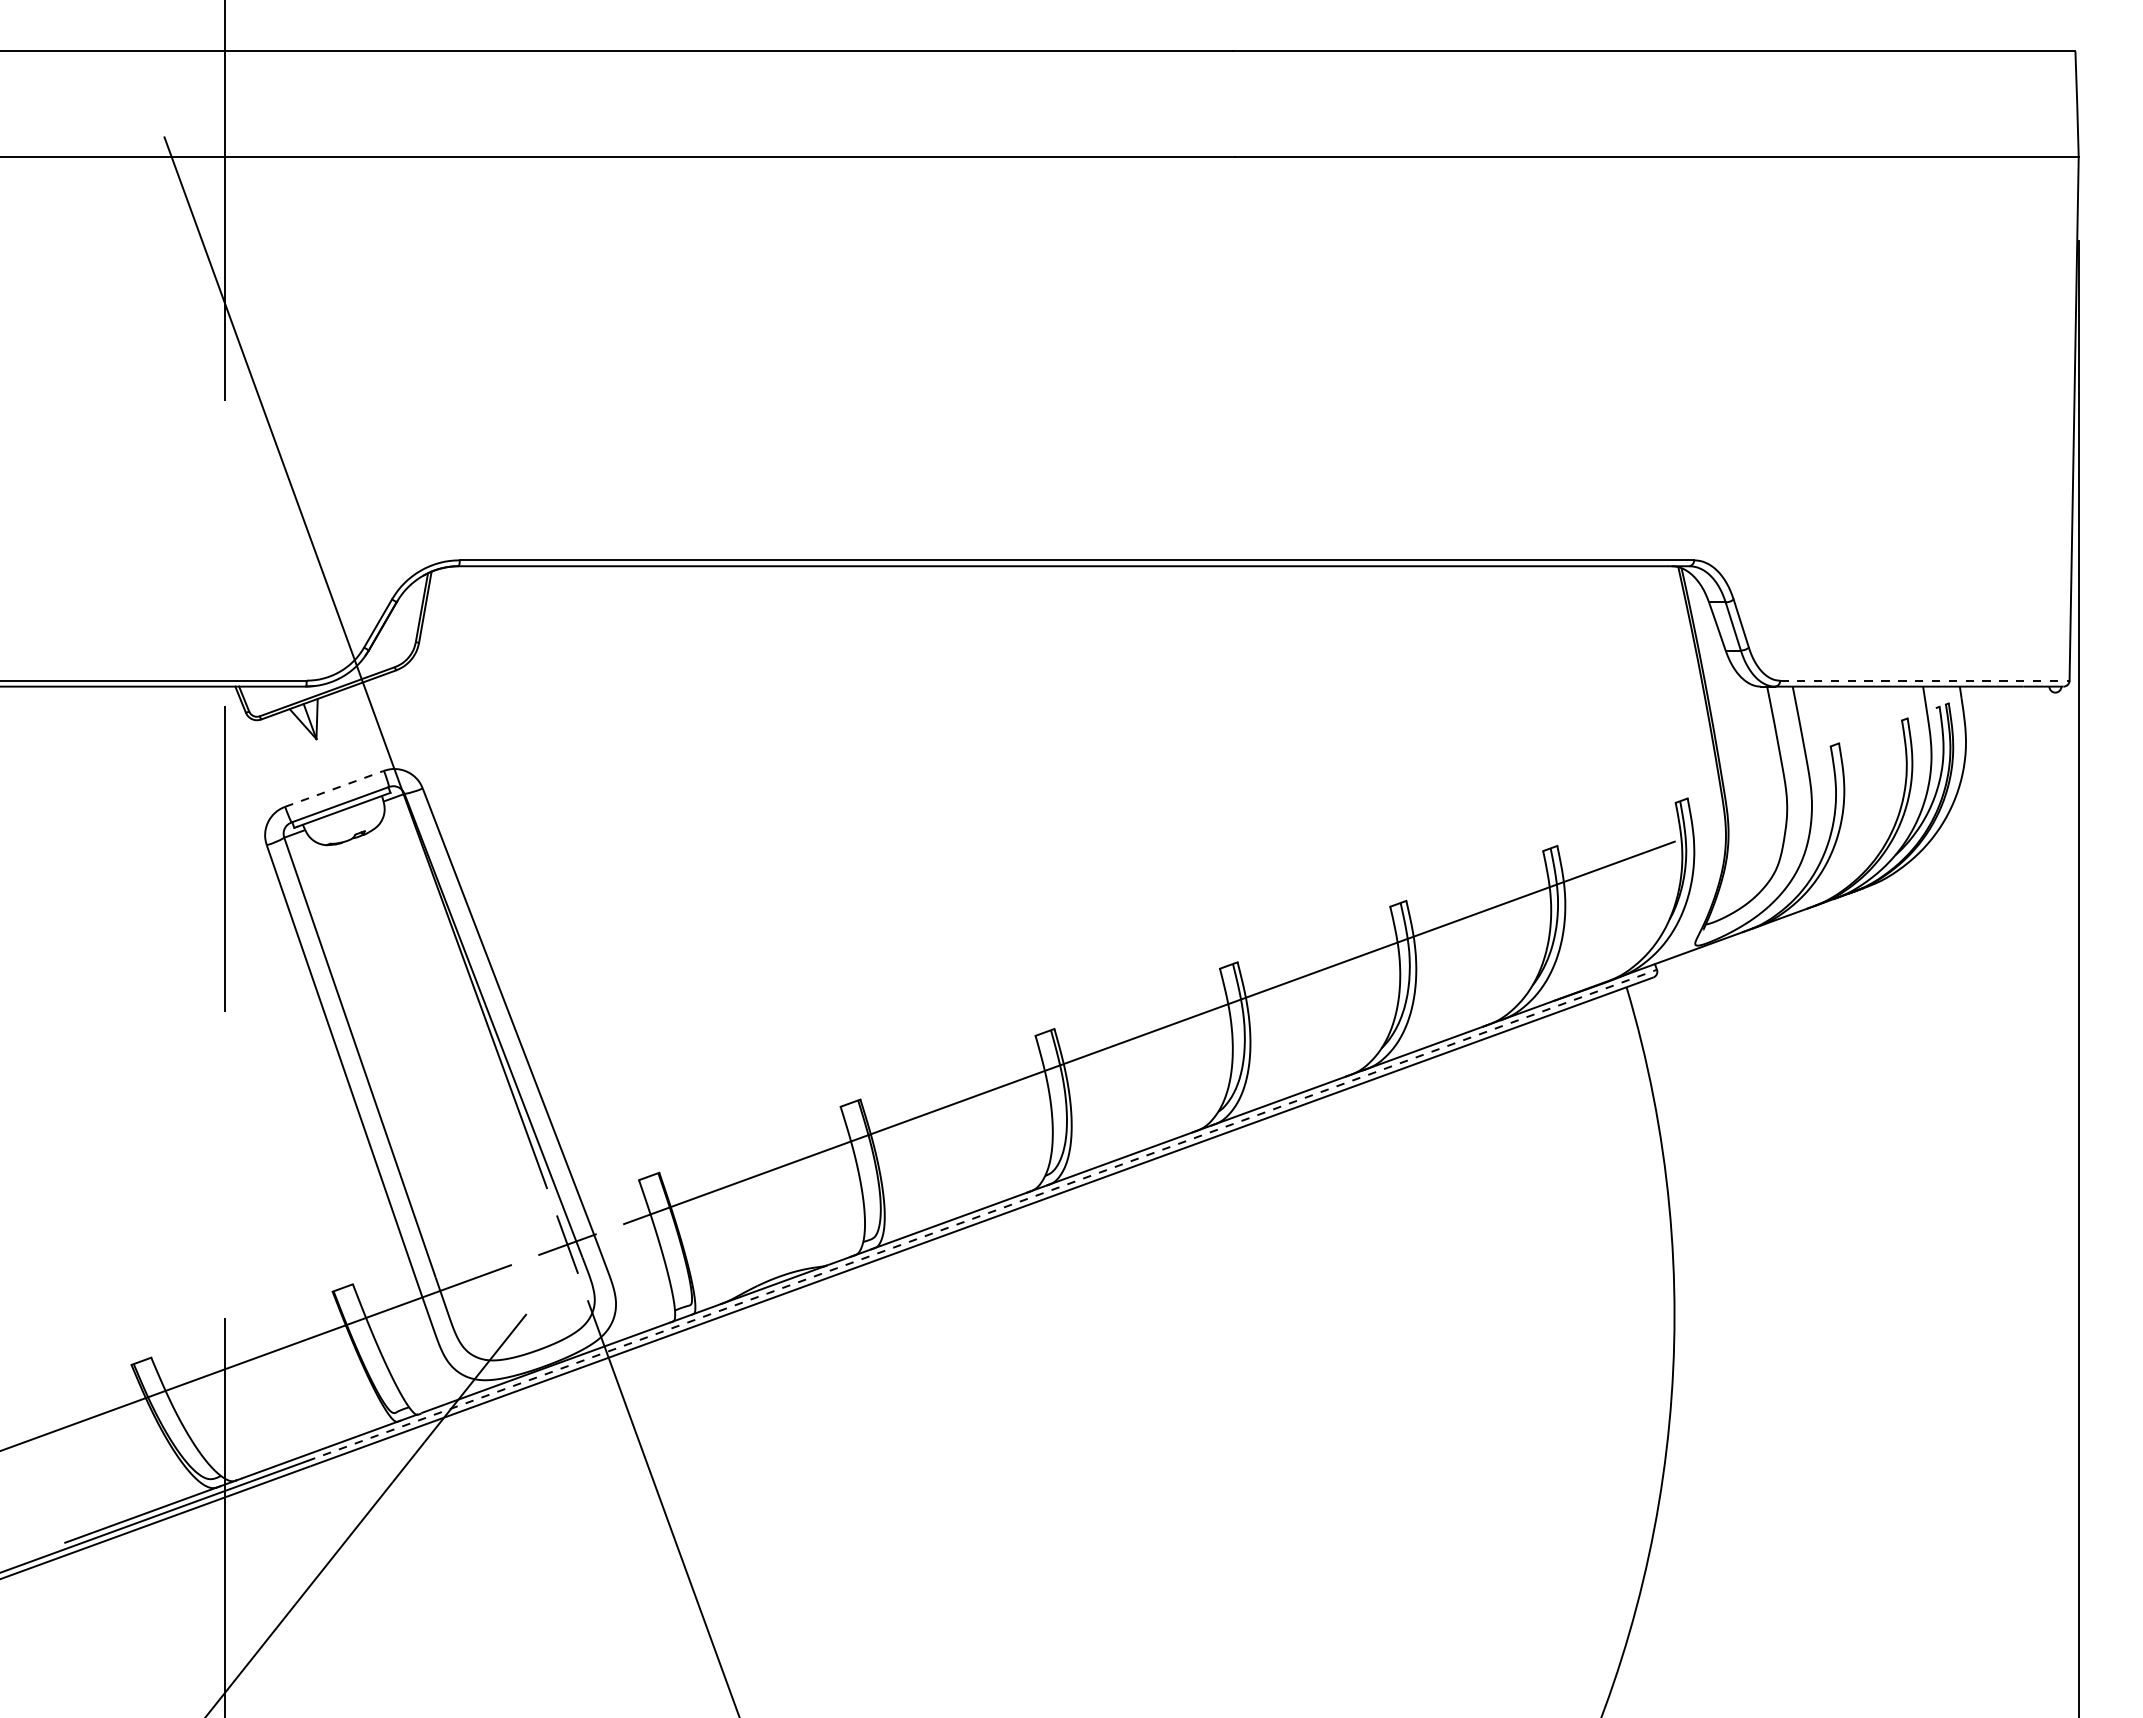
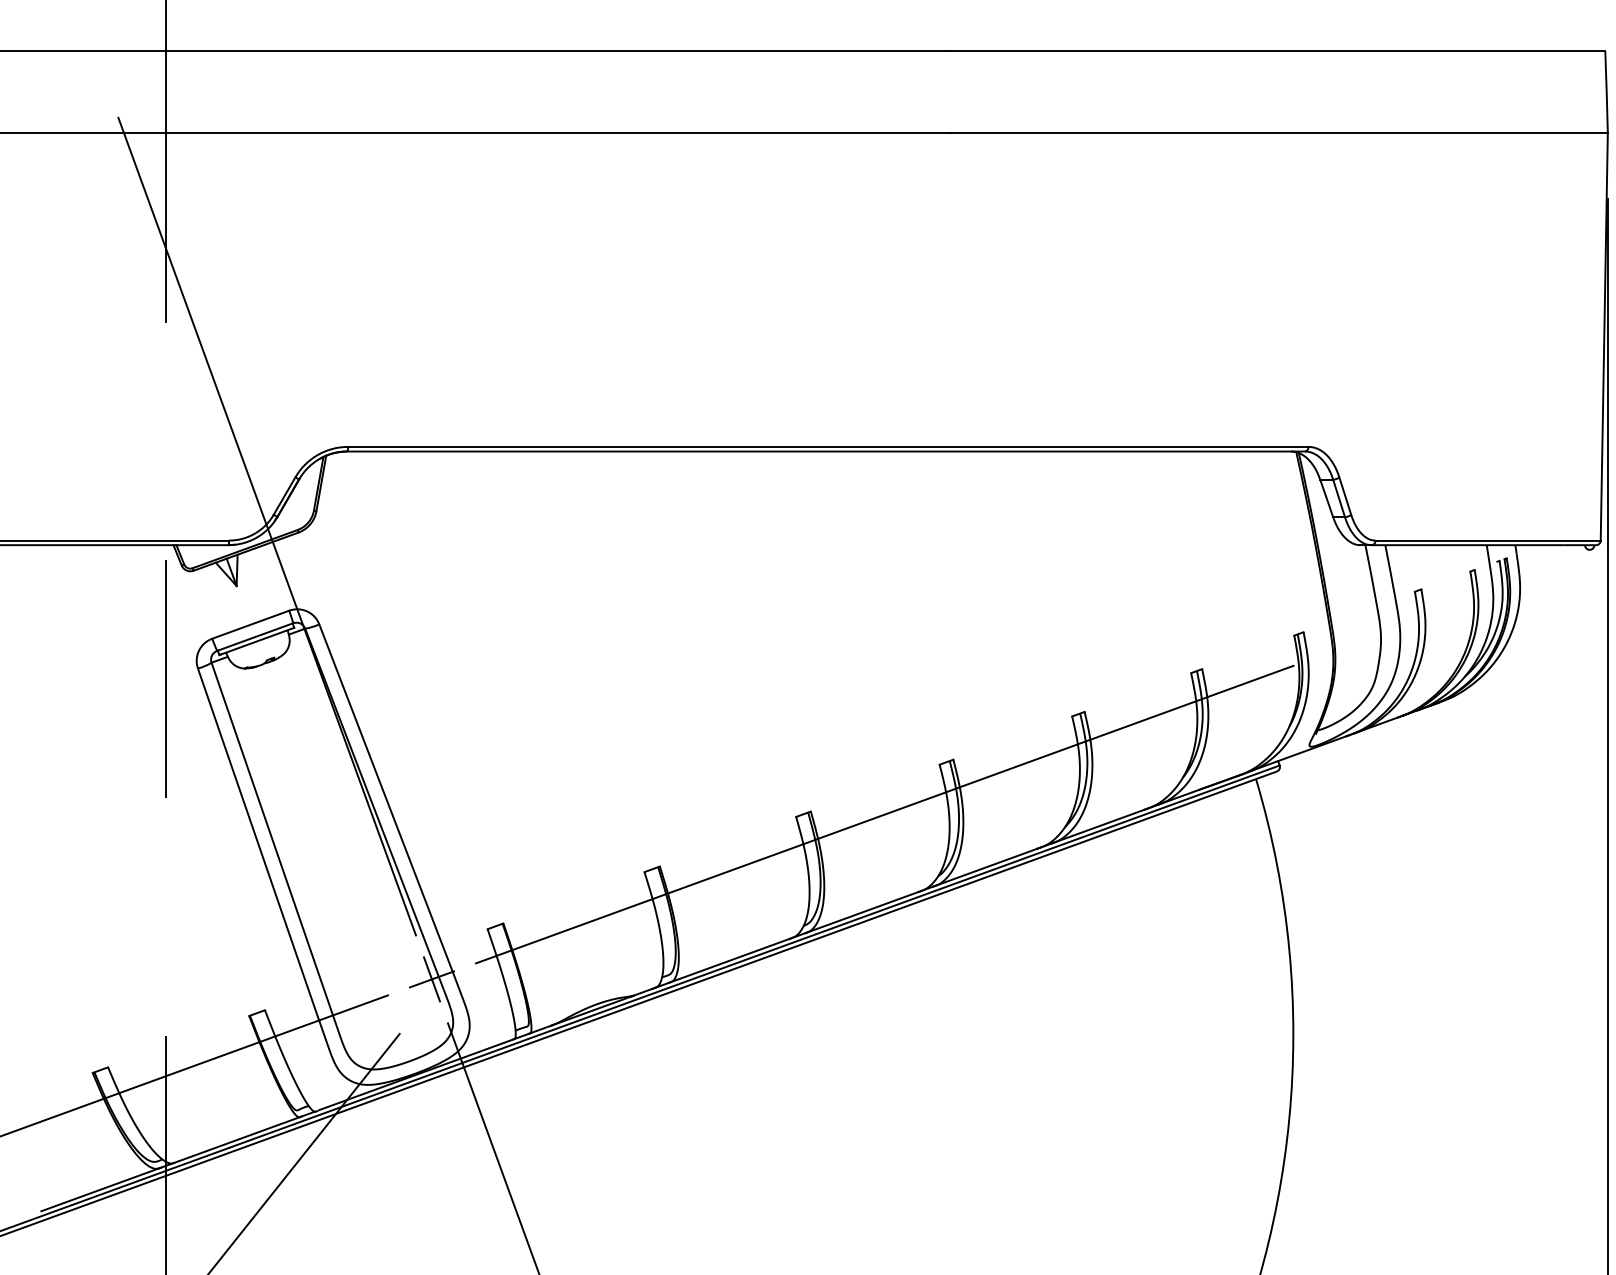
line: (1924, 680) -> (1487, 540), dashed -> solid
line: (334, 788) -> (250, 624), dashed -> solid
line: (982, 1215) -> (754, 956), dashed -> solid

